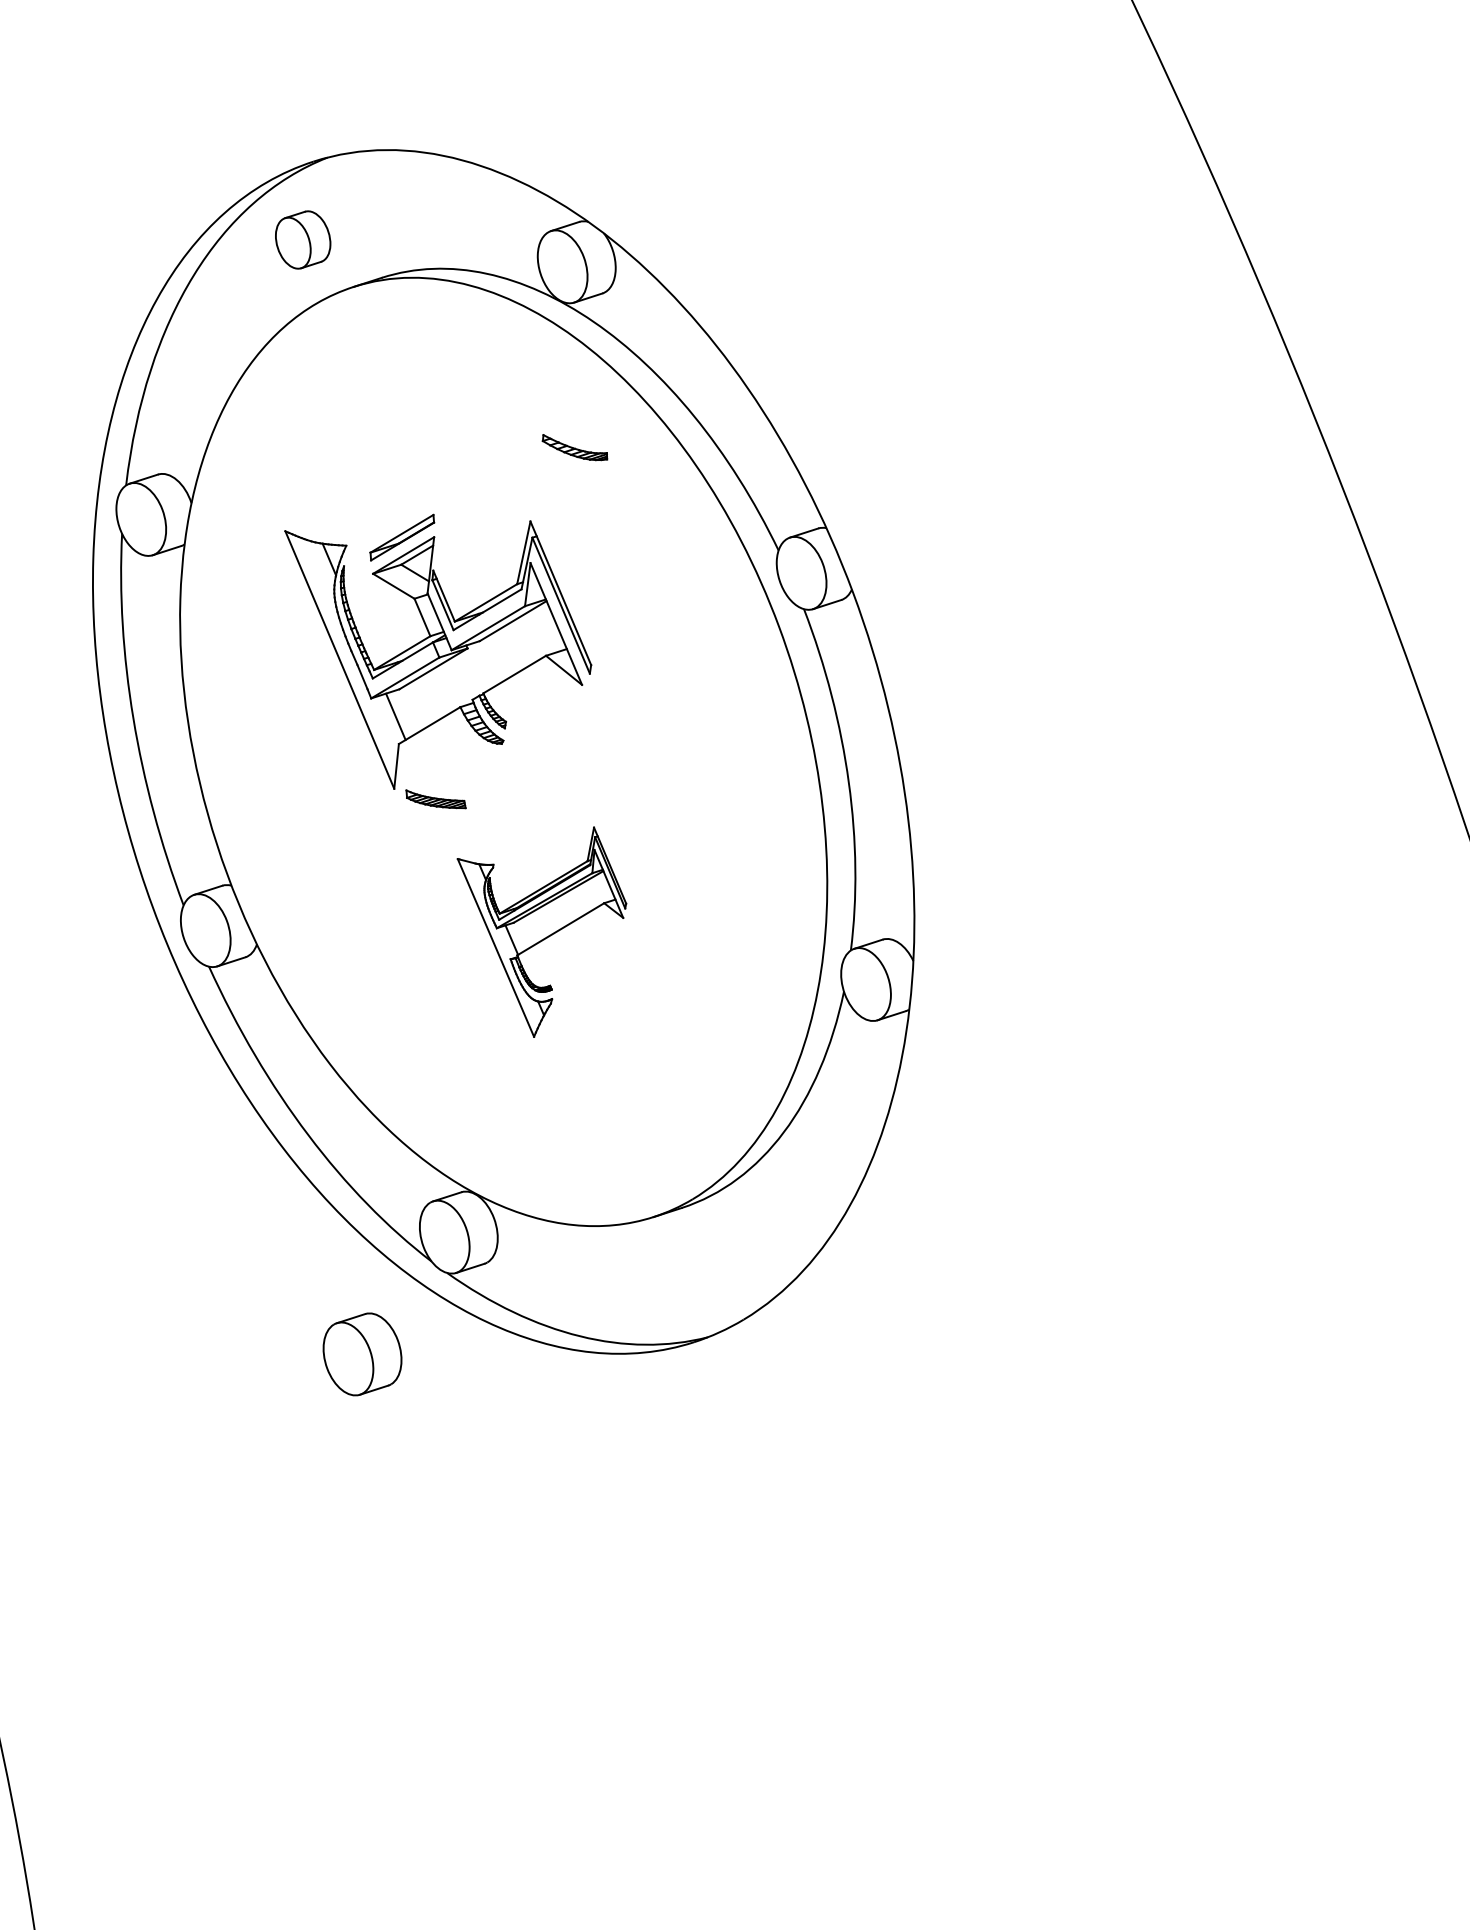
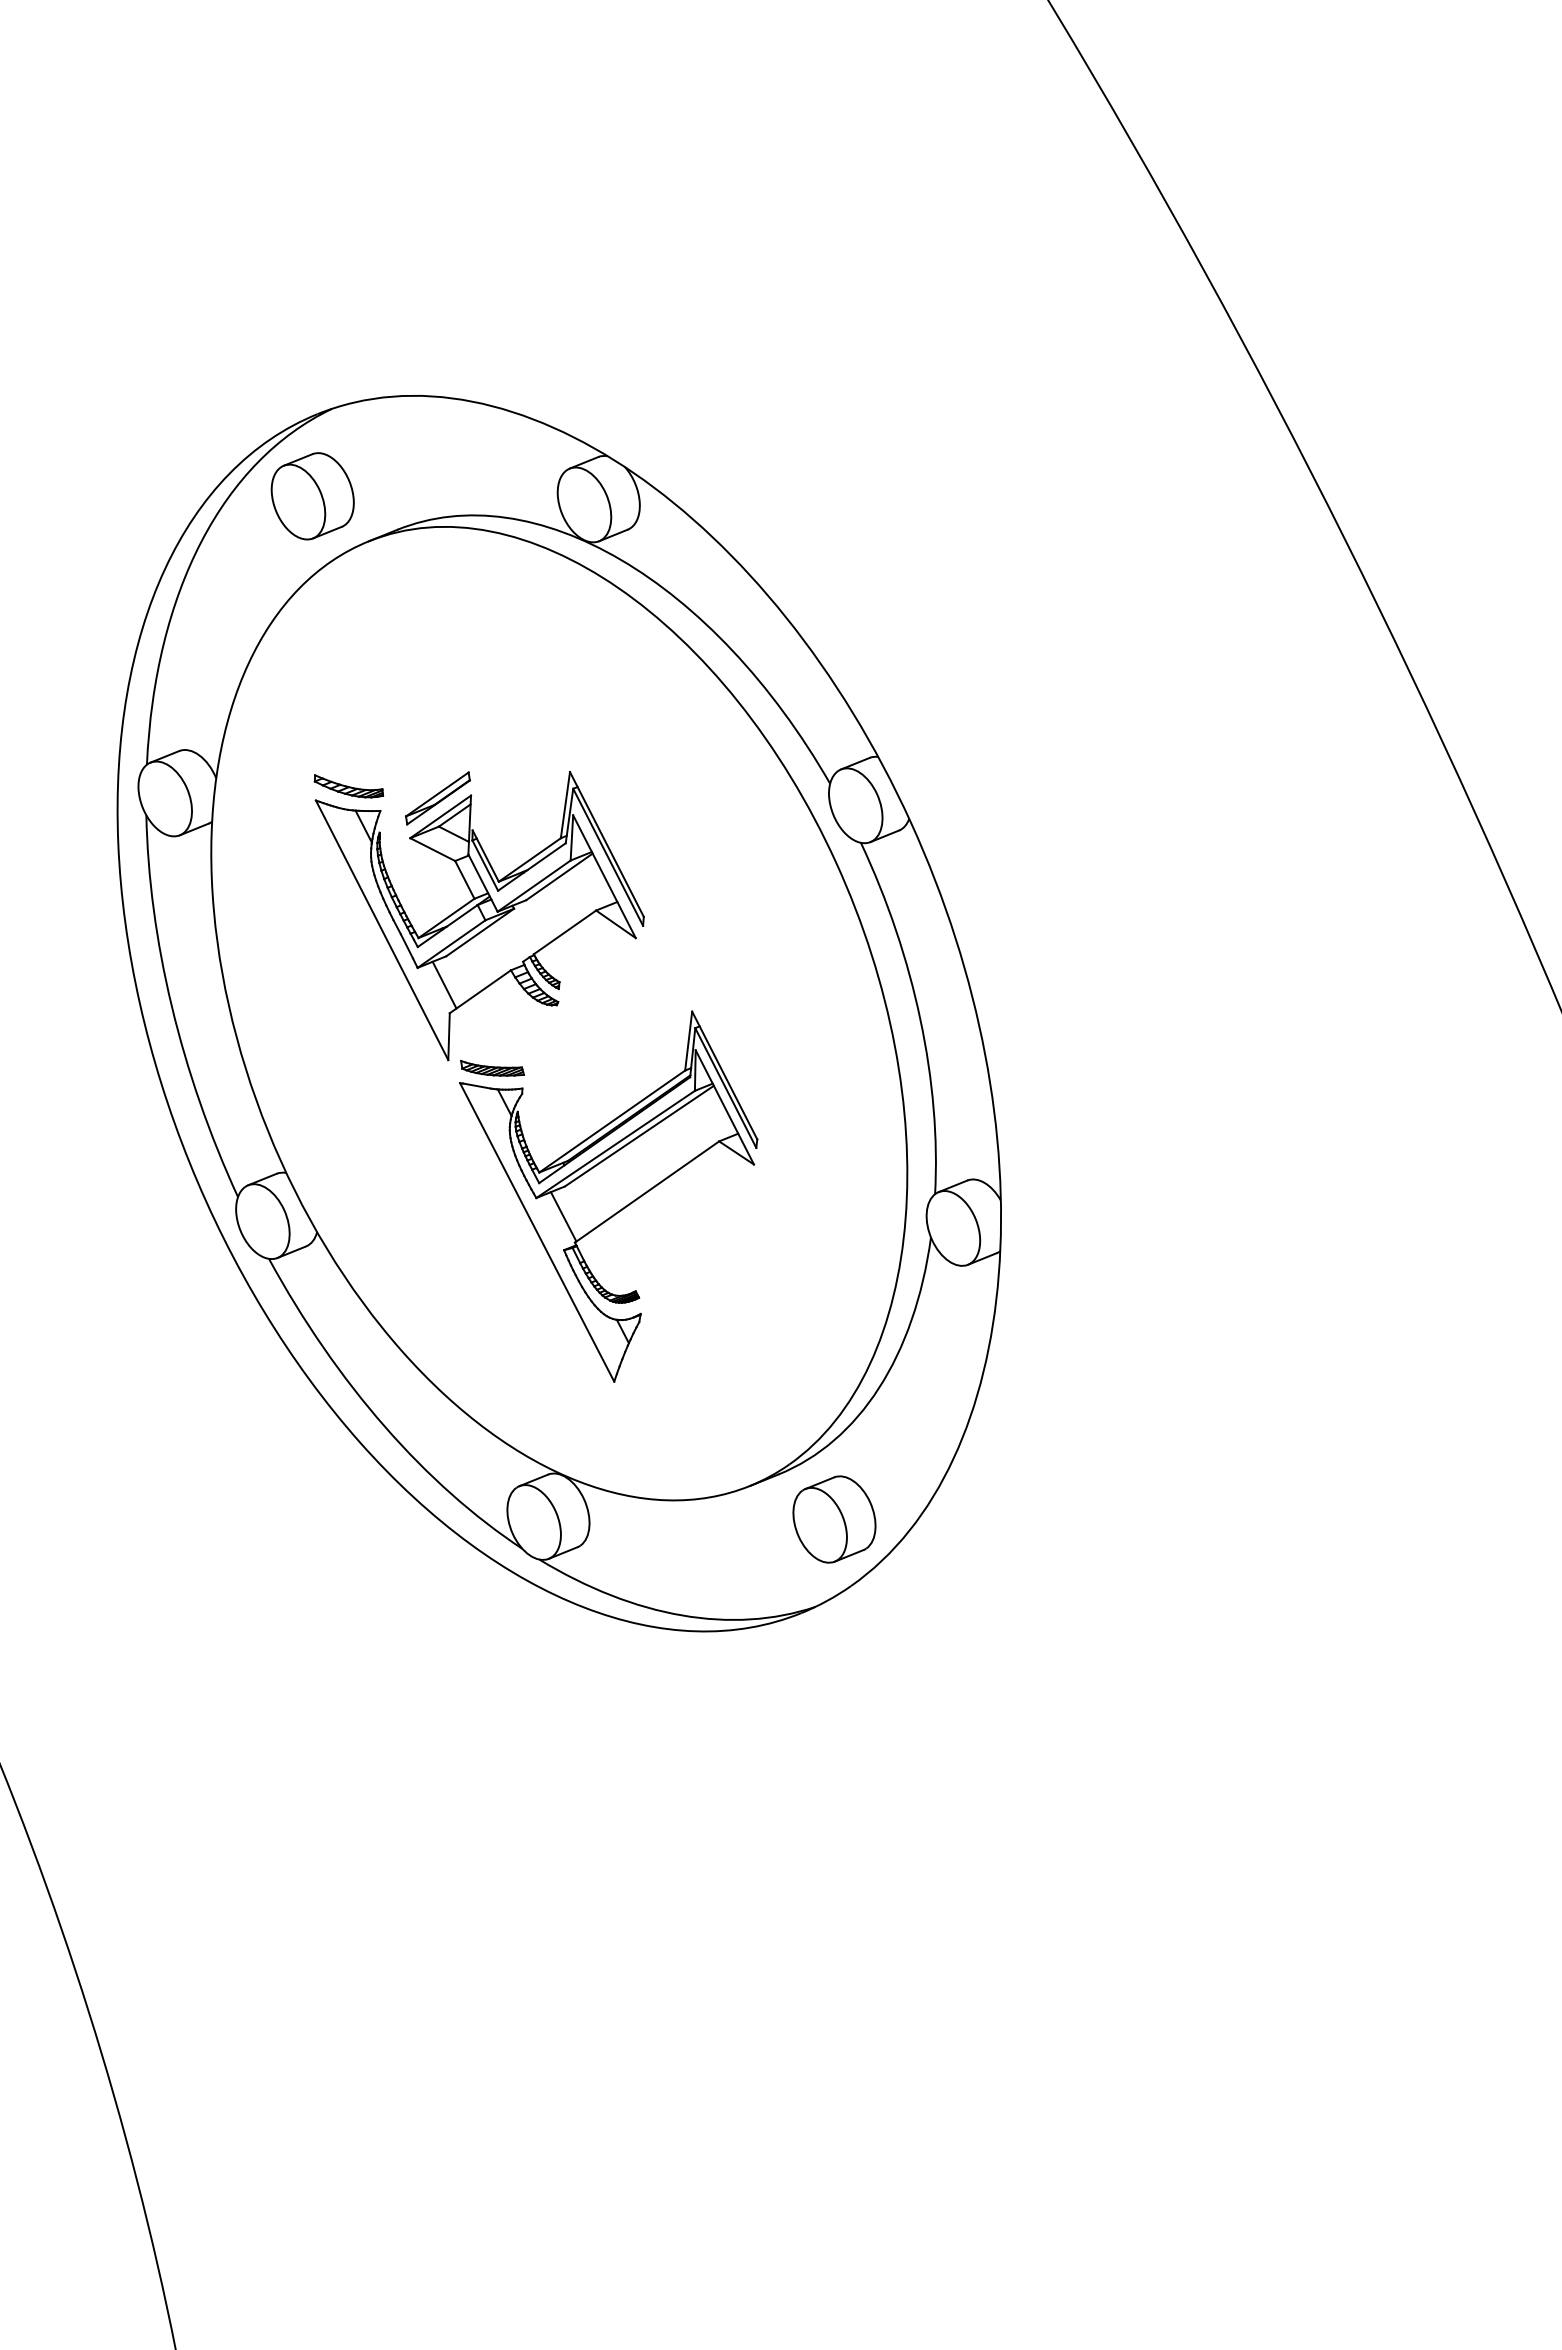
part: (302, 240) -> (312, 496), size x1.43
part: (574, 448) -> (348, 786), moved
part: (538, 930) -> (608, 1196), size x1.67
part: (362, 1354) -> (834, 1519), moved

